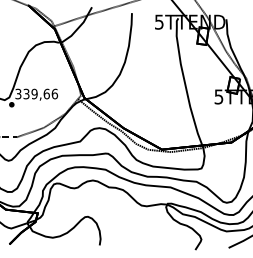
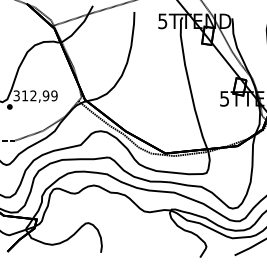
text: (40, 93) -> (39, 95), 339,66 -> 312,99

